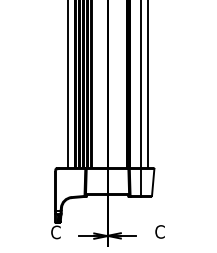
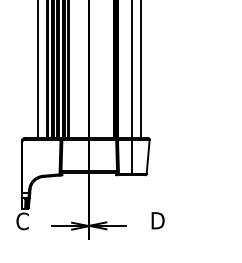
text: (160, 231) -> (157, 220), C -> D

